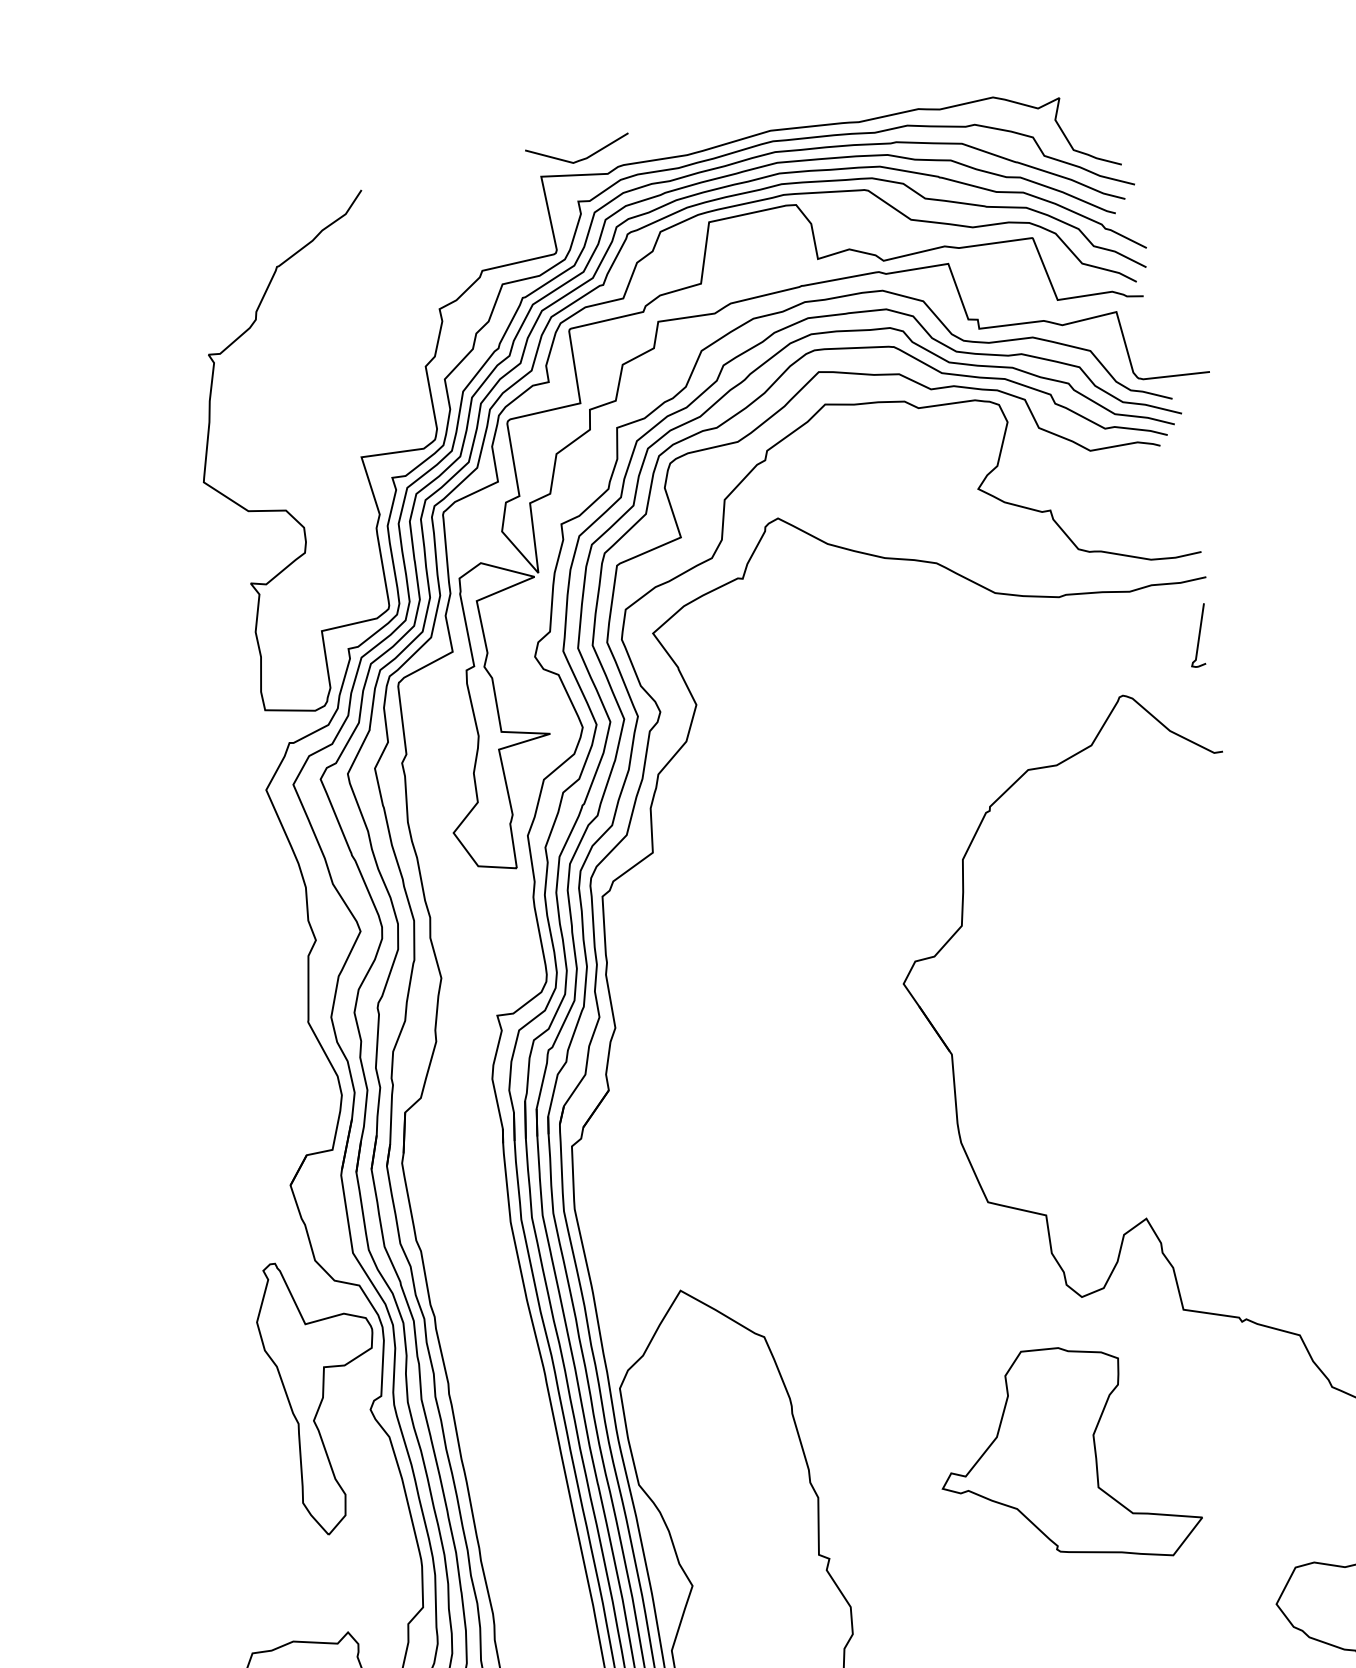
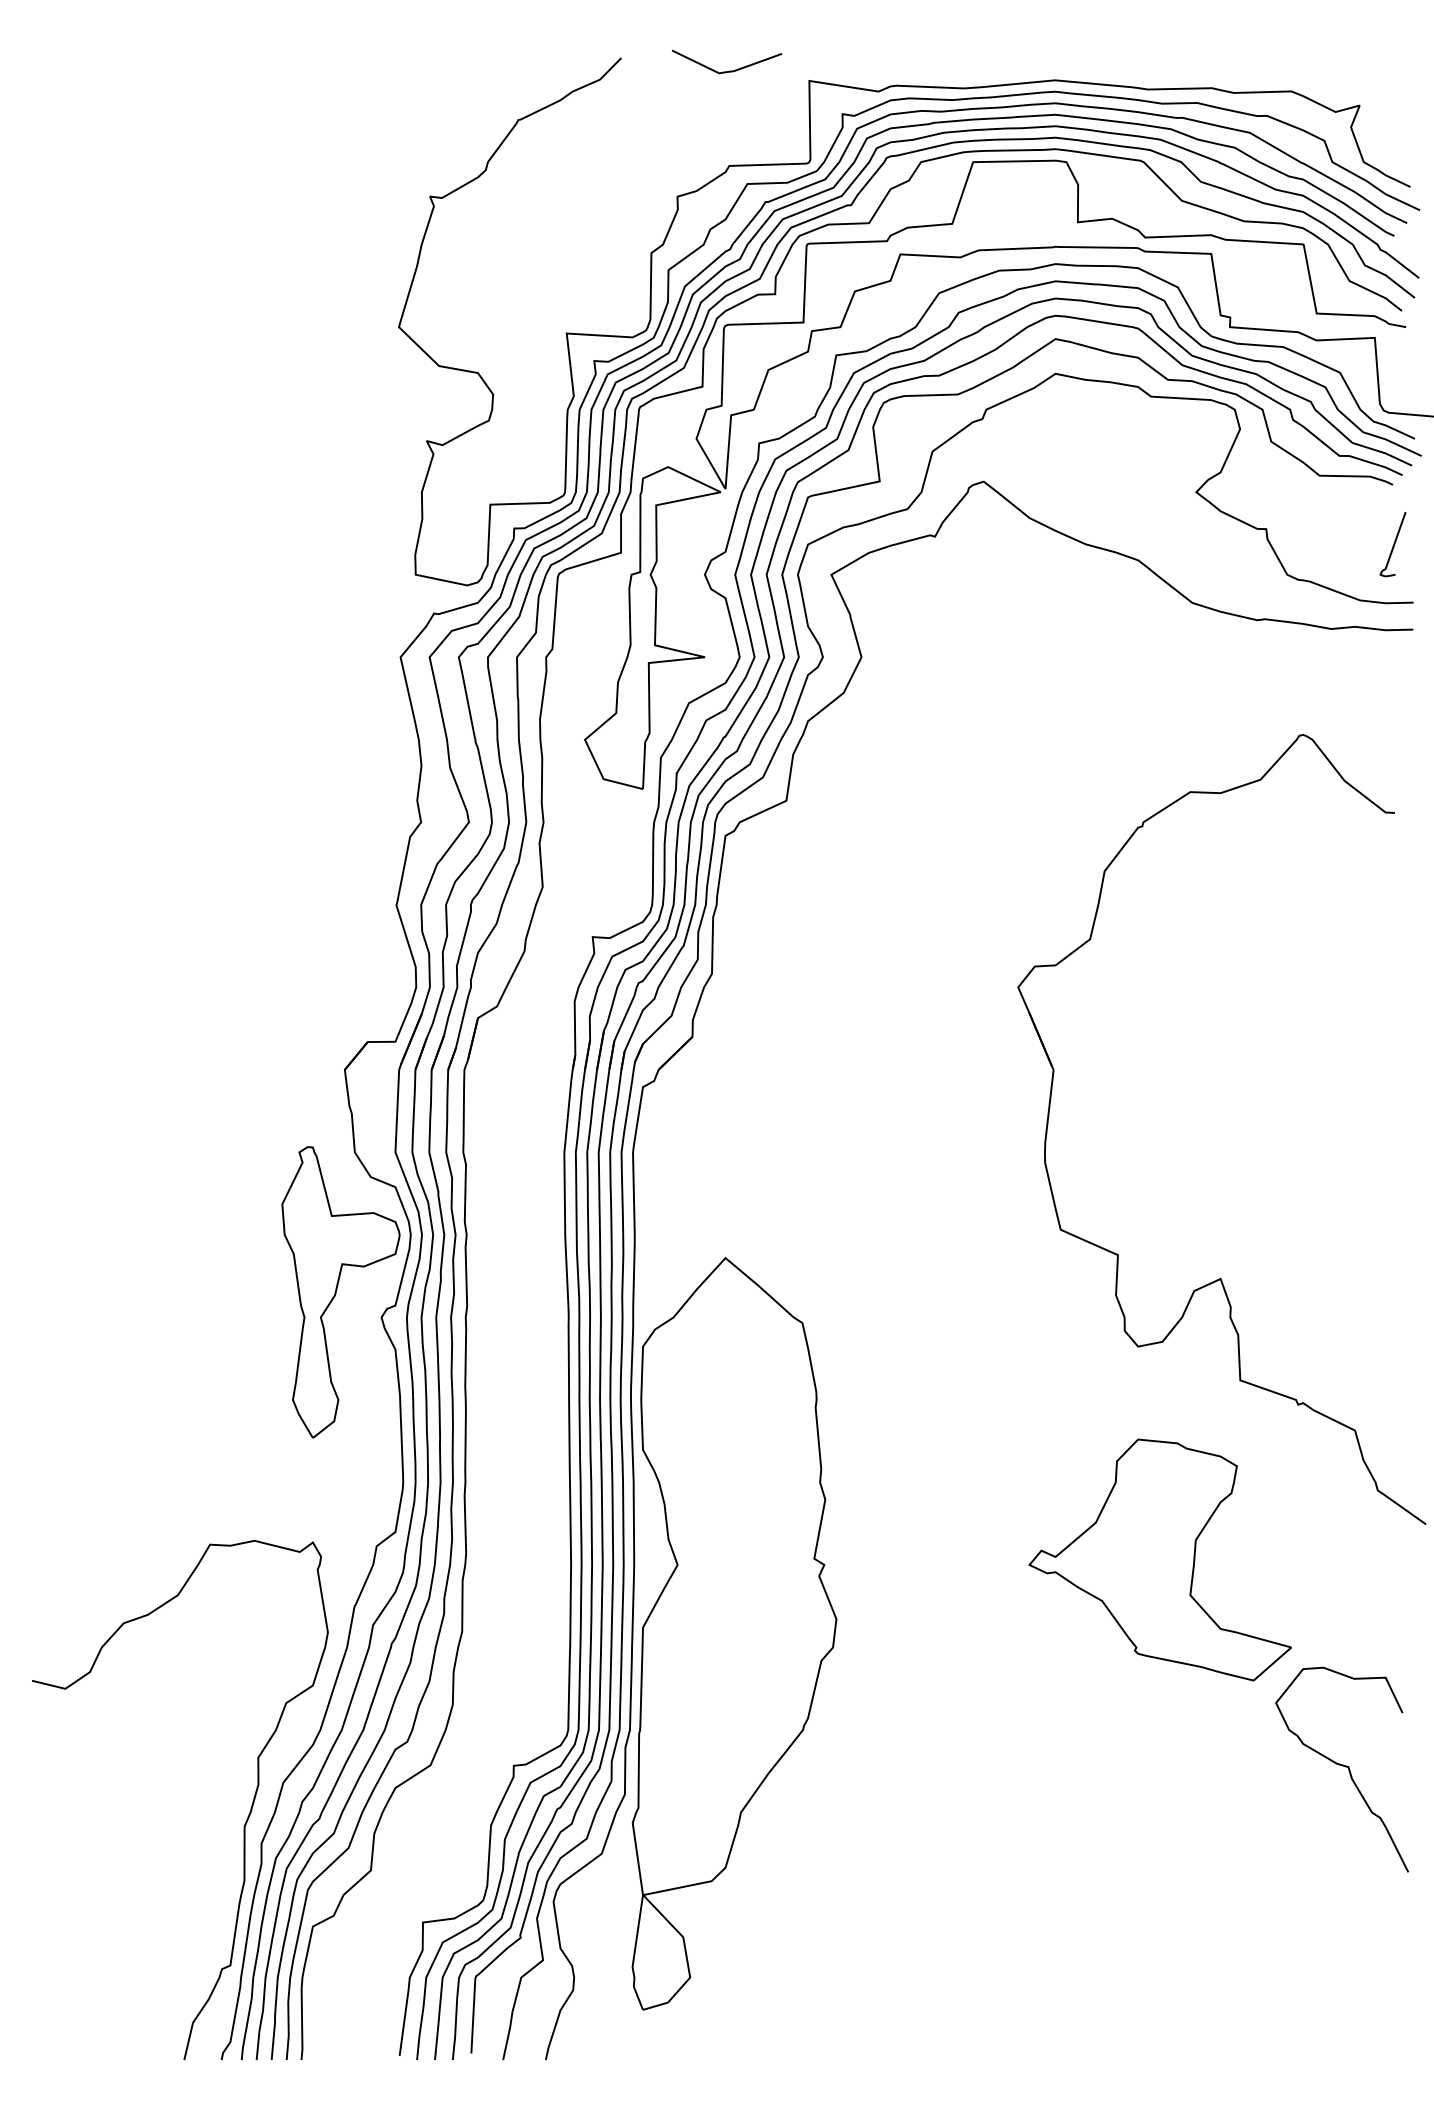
line: (582, 158) -> (729, 70), moved
curve: (1198, 635) -> (1393, 544), moved
part: (1063, 1459) -> (1159, 1559), moved

